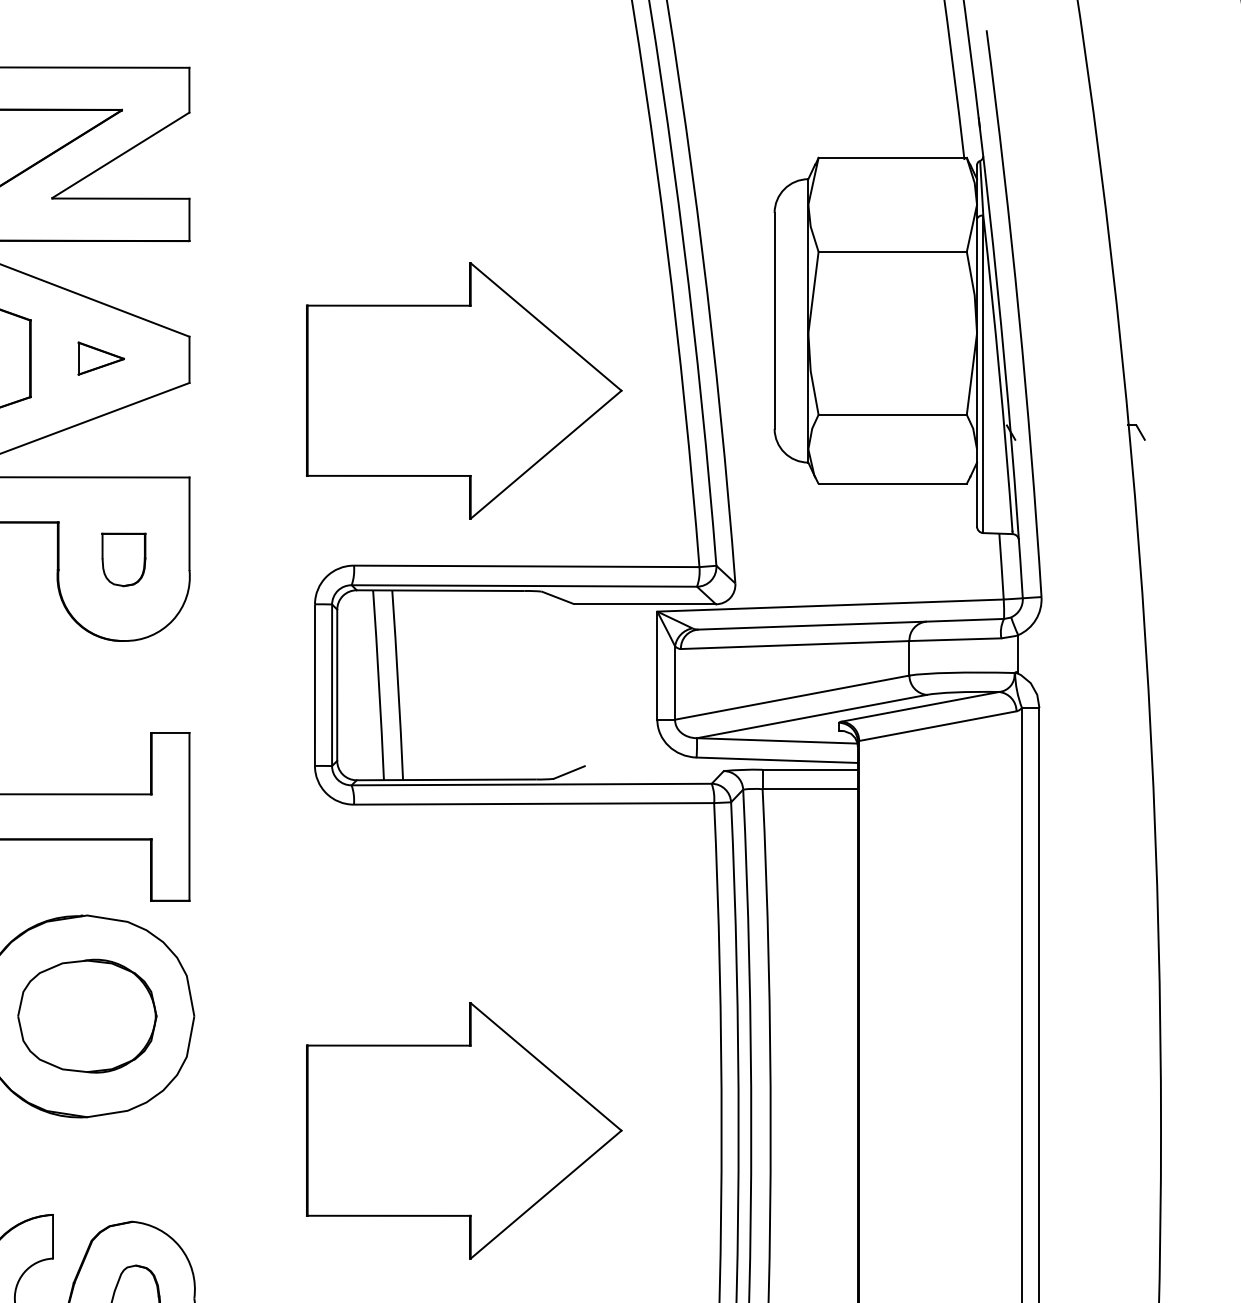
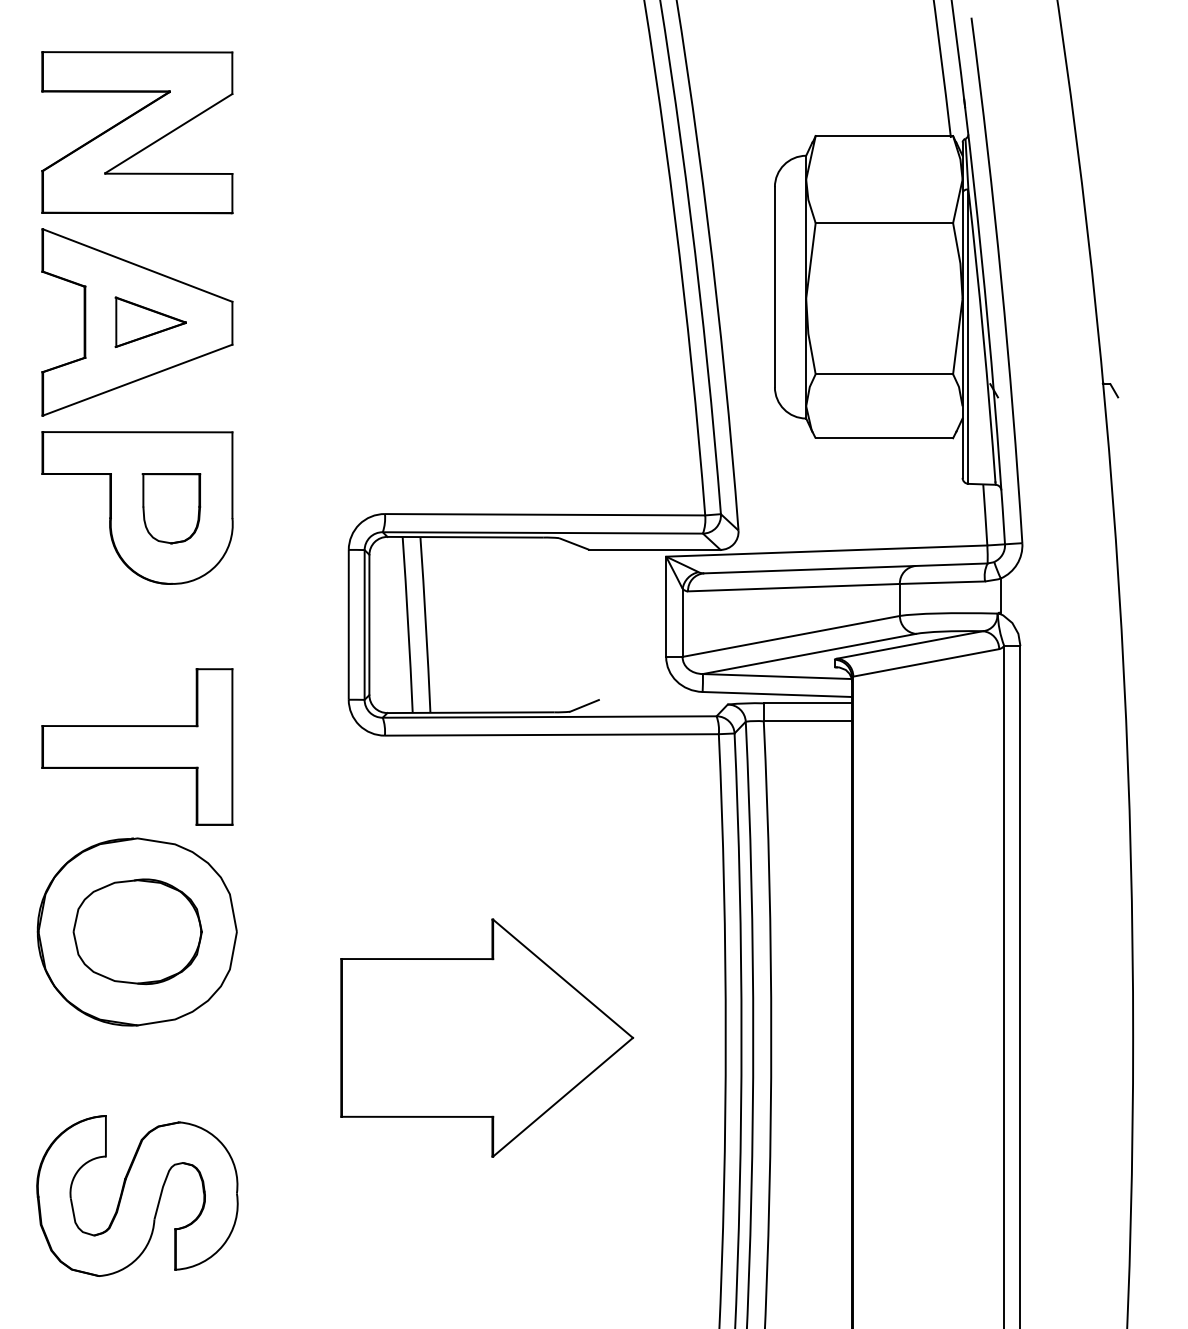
part: (101, 357) -> (150, 321), size x1.67
part: (464, 390) -> (487, 351), removed
part: (123, 559) -> (171, 508), size x1.43

